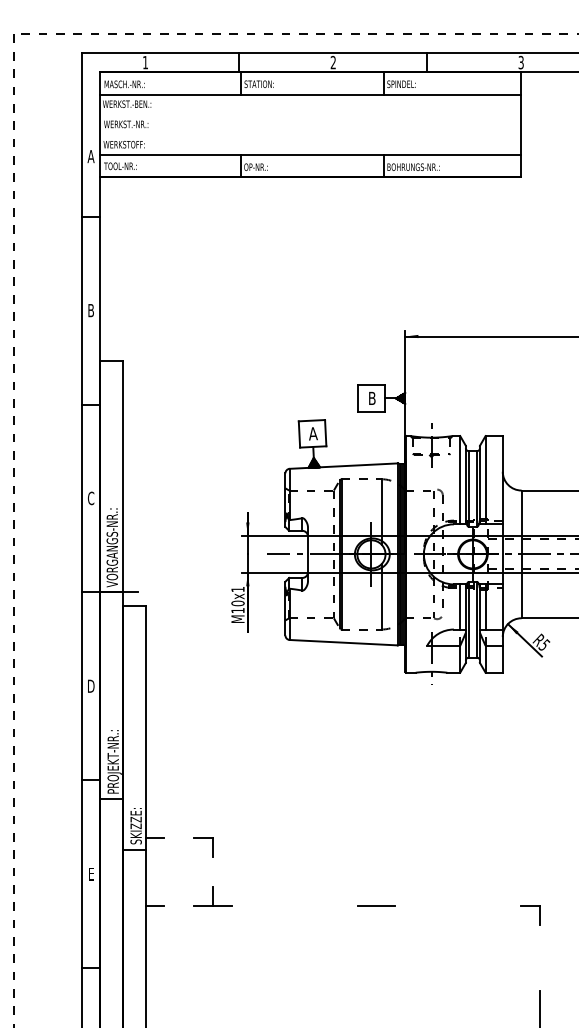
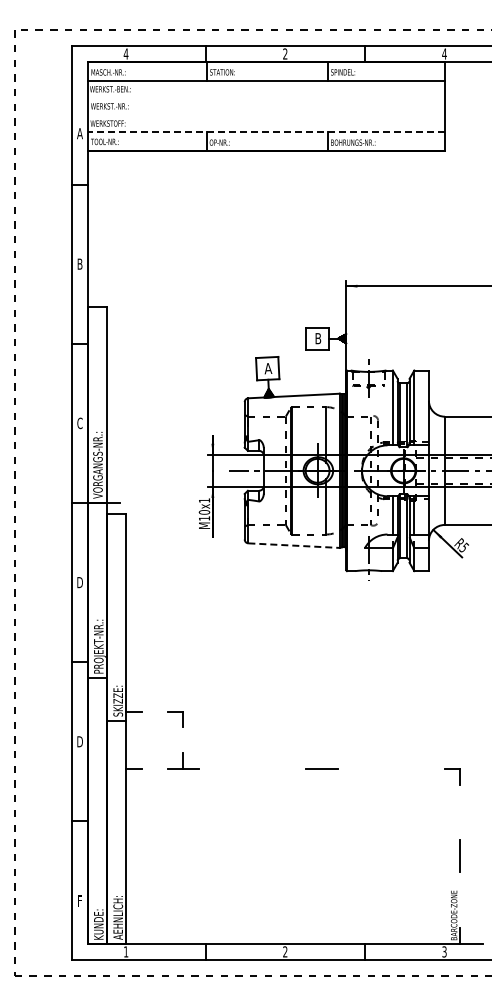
text: (144, 62) -> (125, 53), 1 -> 4
text: (521, 62) -> (444, 53), 3 -> 4
line: (309, 155) -> (265, 132), solid -> dashed
line: (344, 642) -> (294, 545), solid -> dashed
text: (90, 873) -> (79, 741), E -> D

